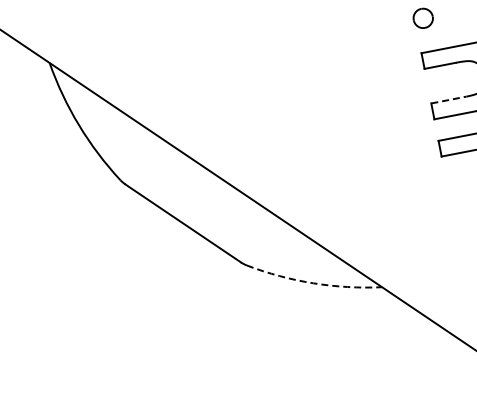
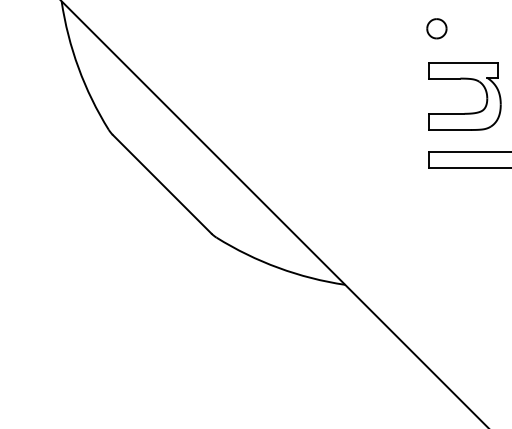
line: (448, 99) -> (446, 113), dashed -> solid
arc: (313, 282) -> (278, 267), dashed -> solid

